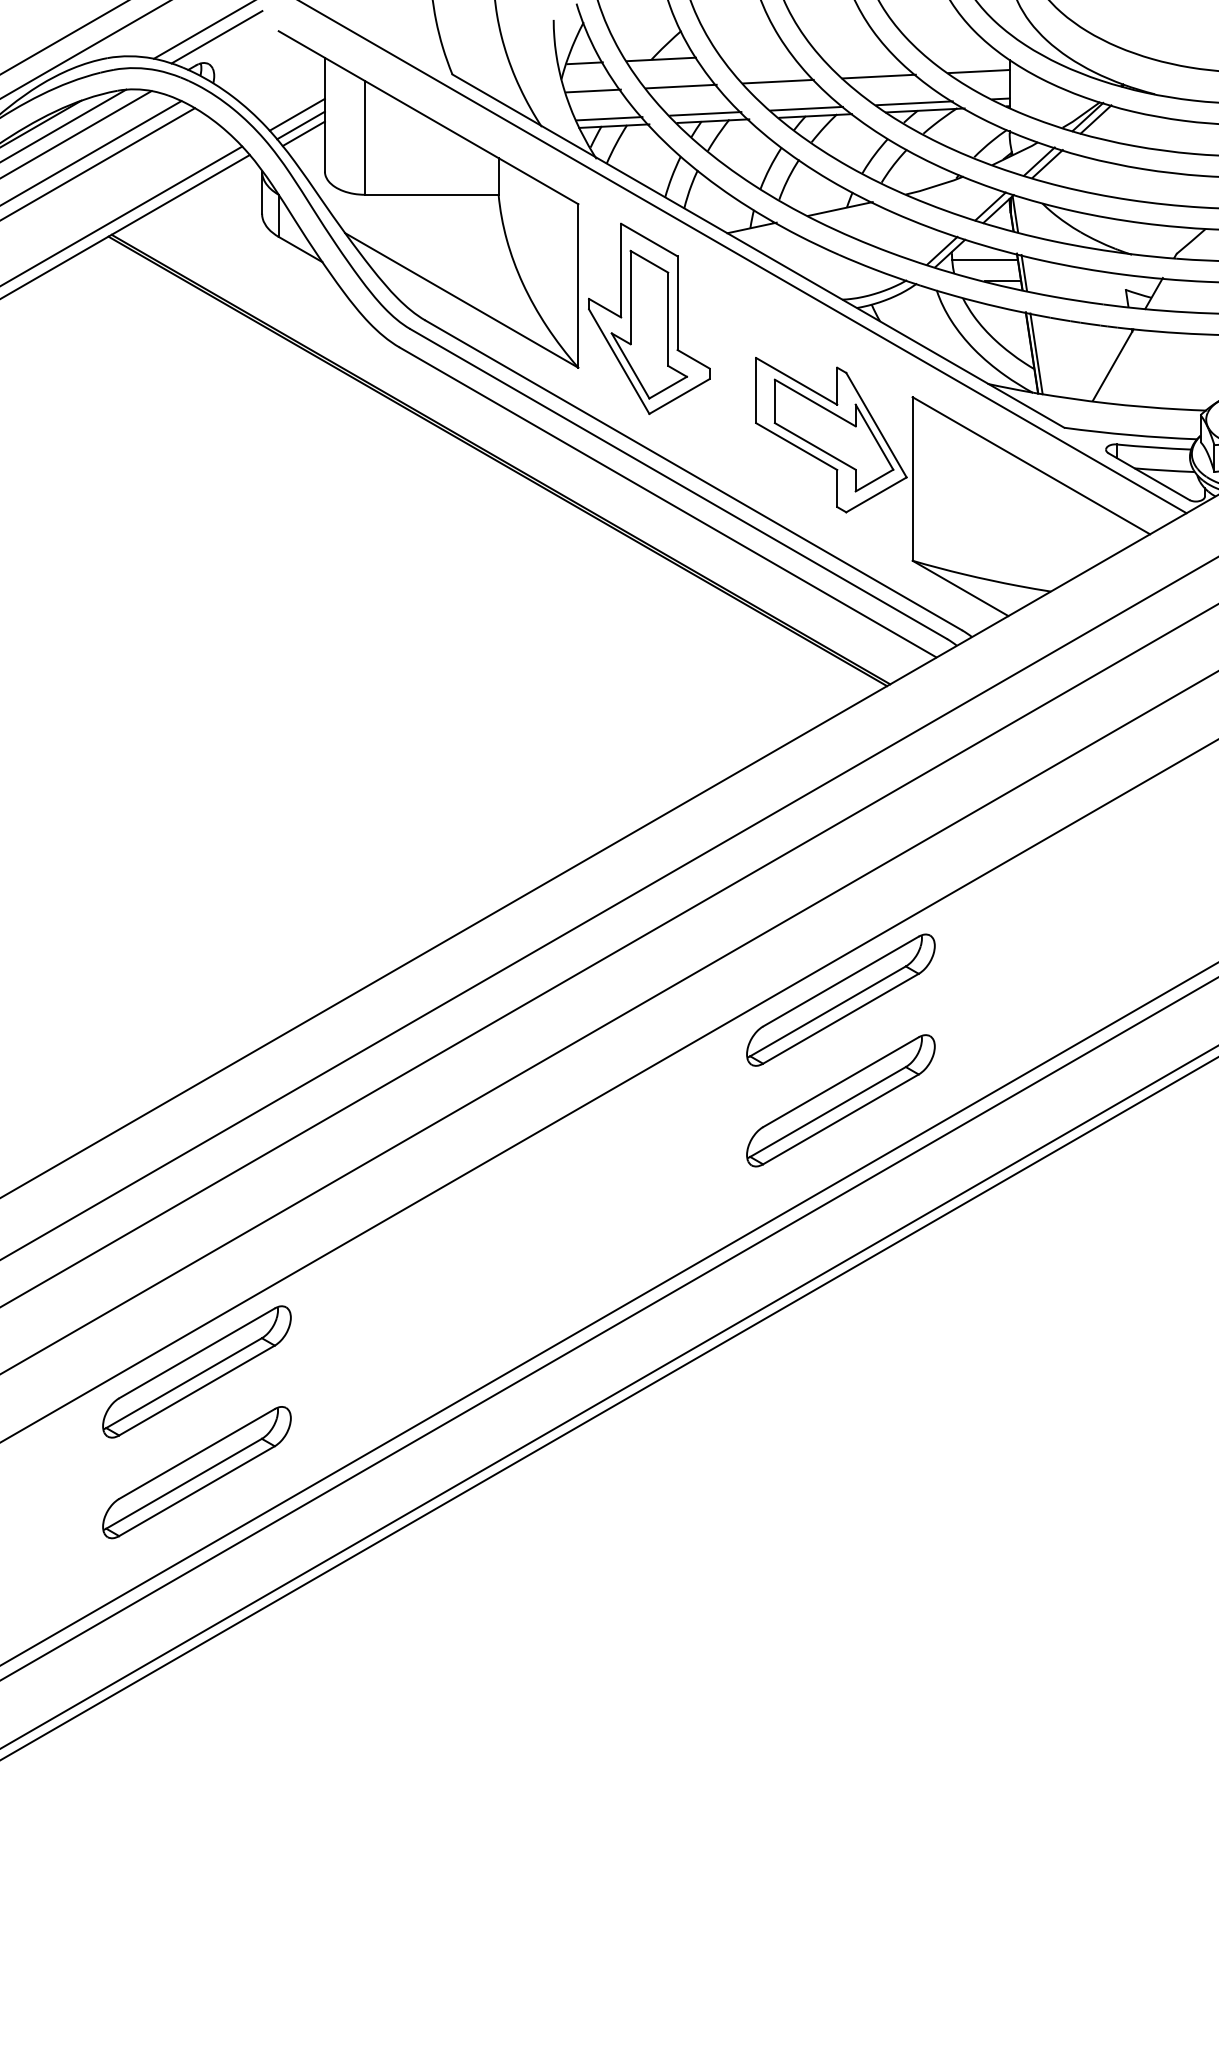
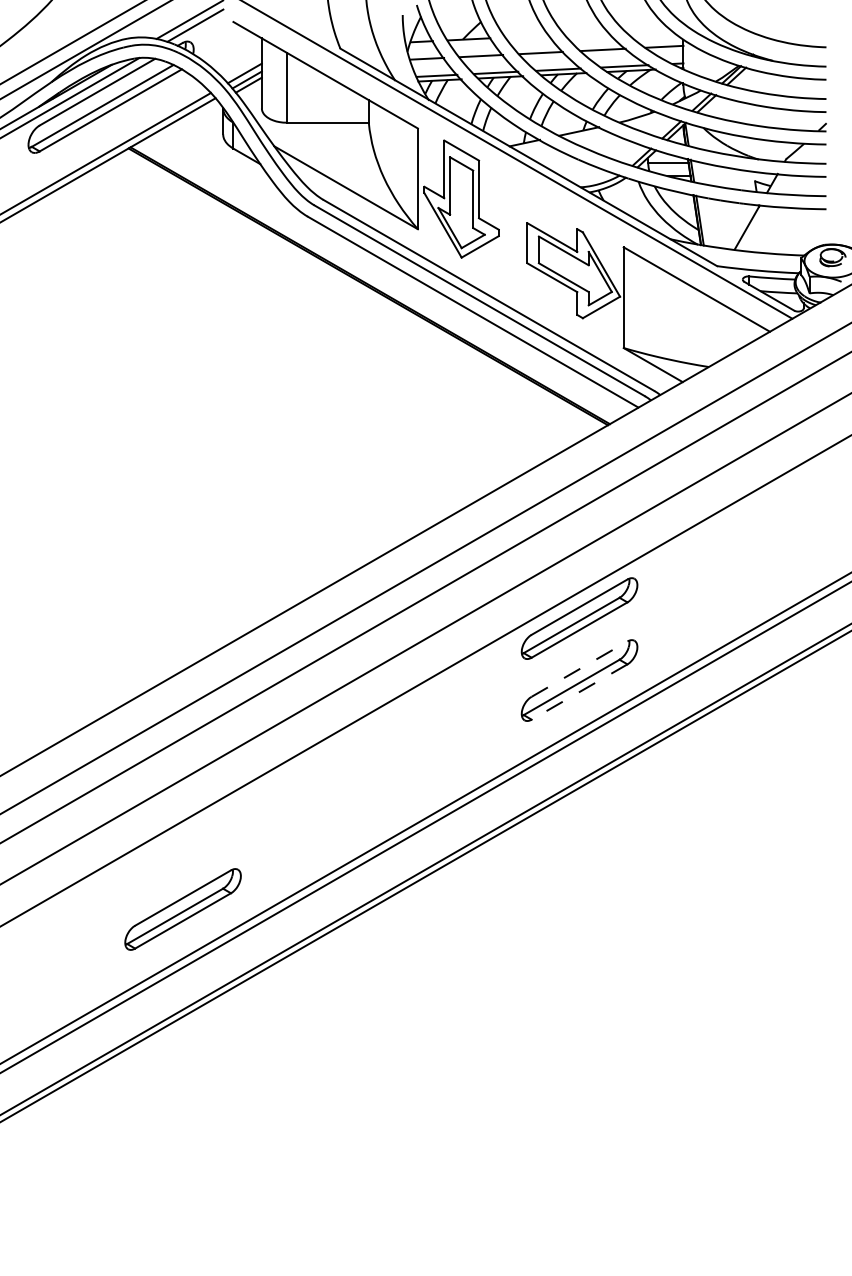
line: (842, 1081) -> (580, 668), solid -> dashed
line: (840, 1120) -> (579, 692), solid -> dashed
part: (196, 1371) -> (182, 847), removed

